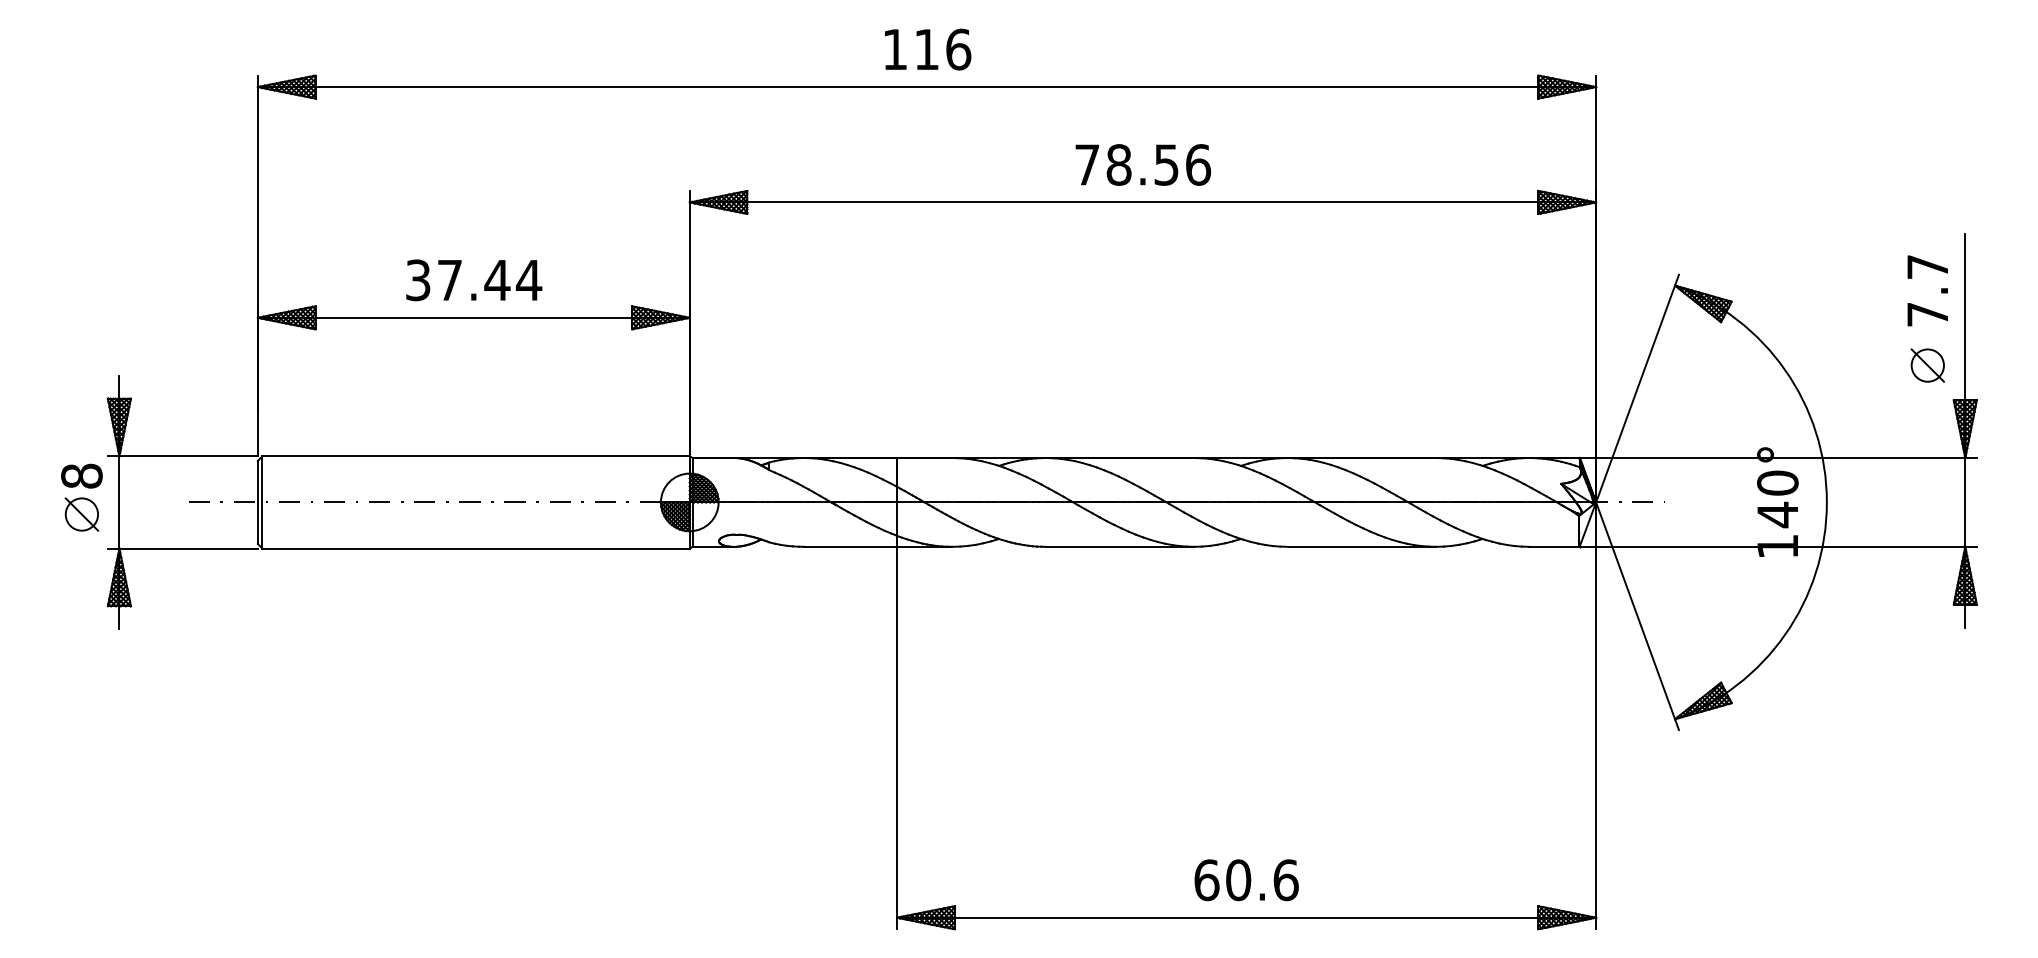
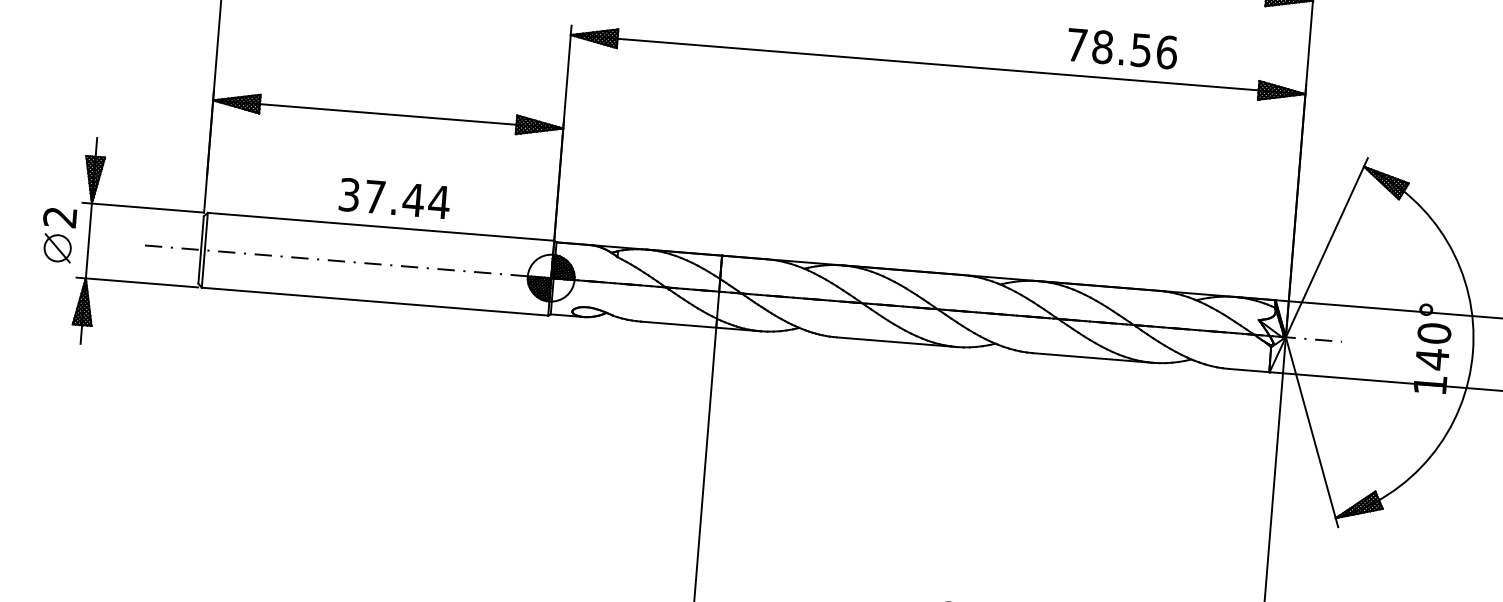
text: (1143, 164) -> (1122, 48), moved
text: (474, 280) -> (395, 198), moved
text: (81, 475) -> (59, 216), 8 -> 2

